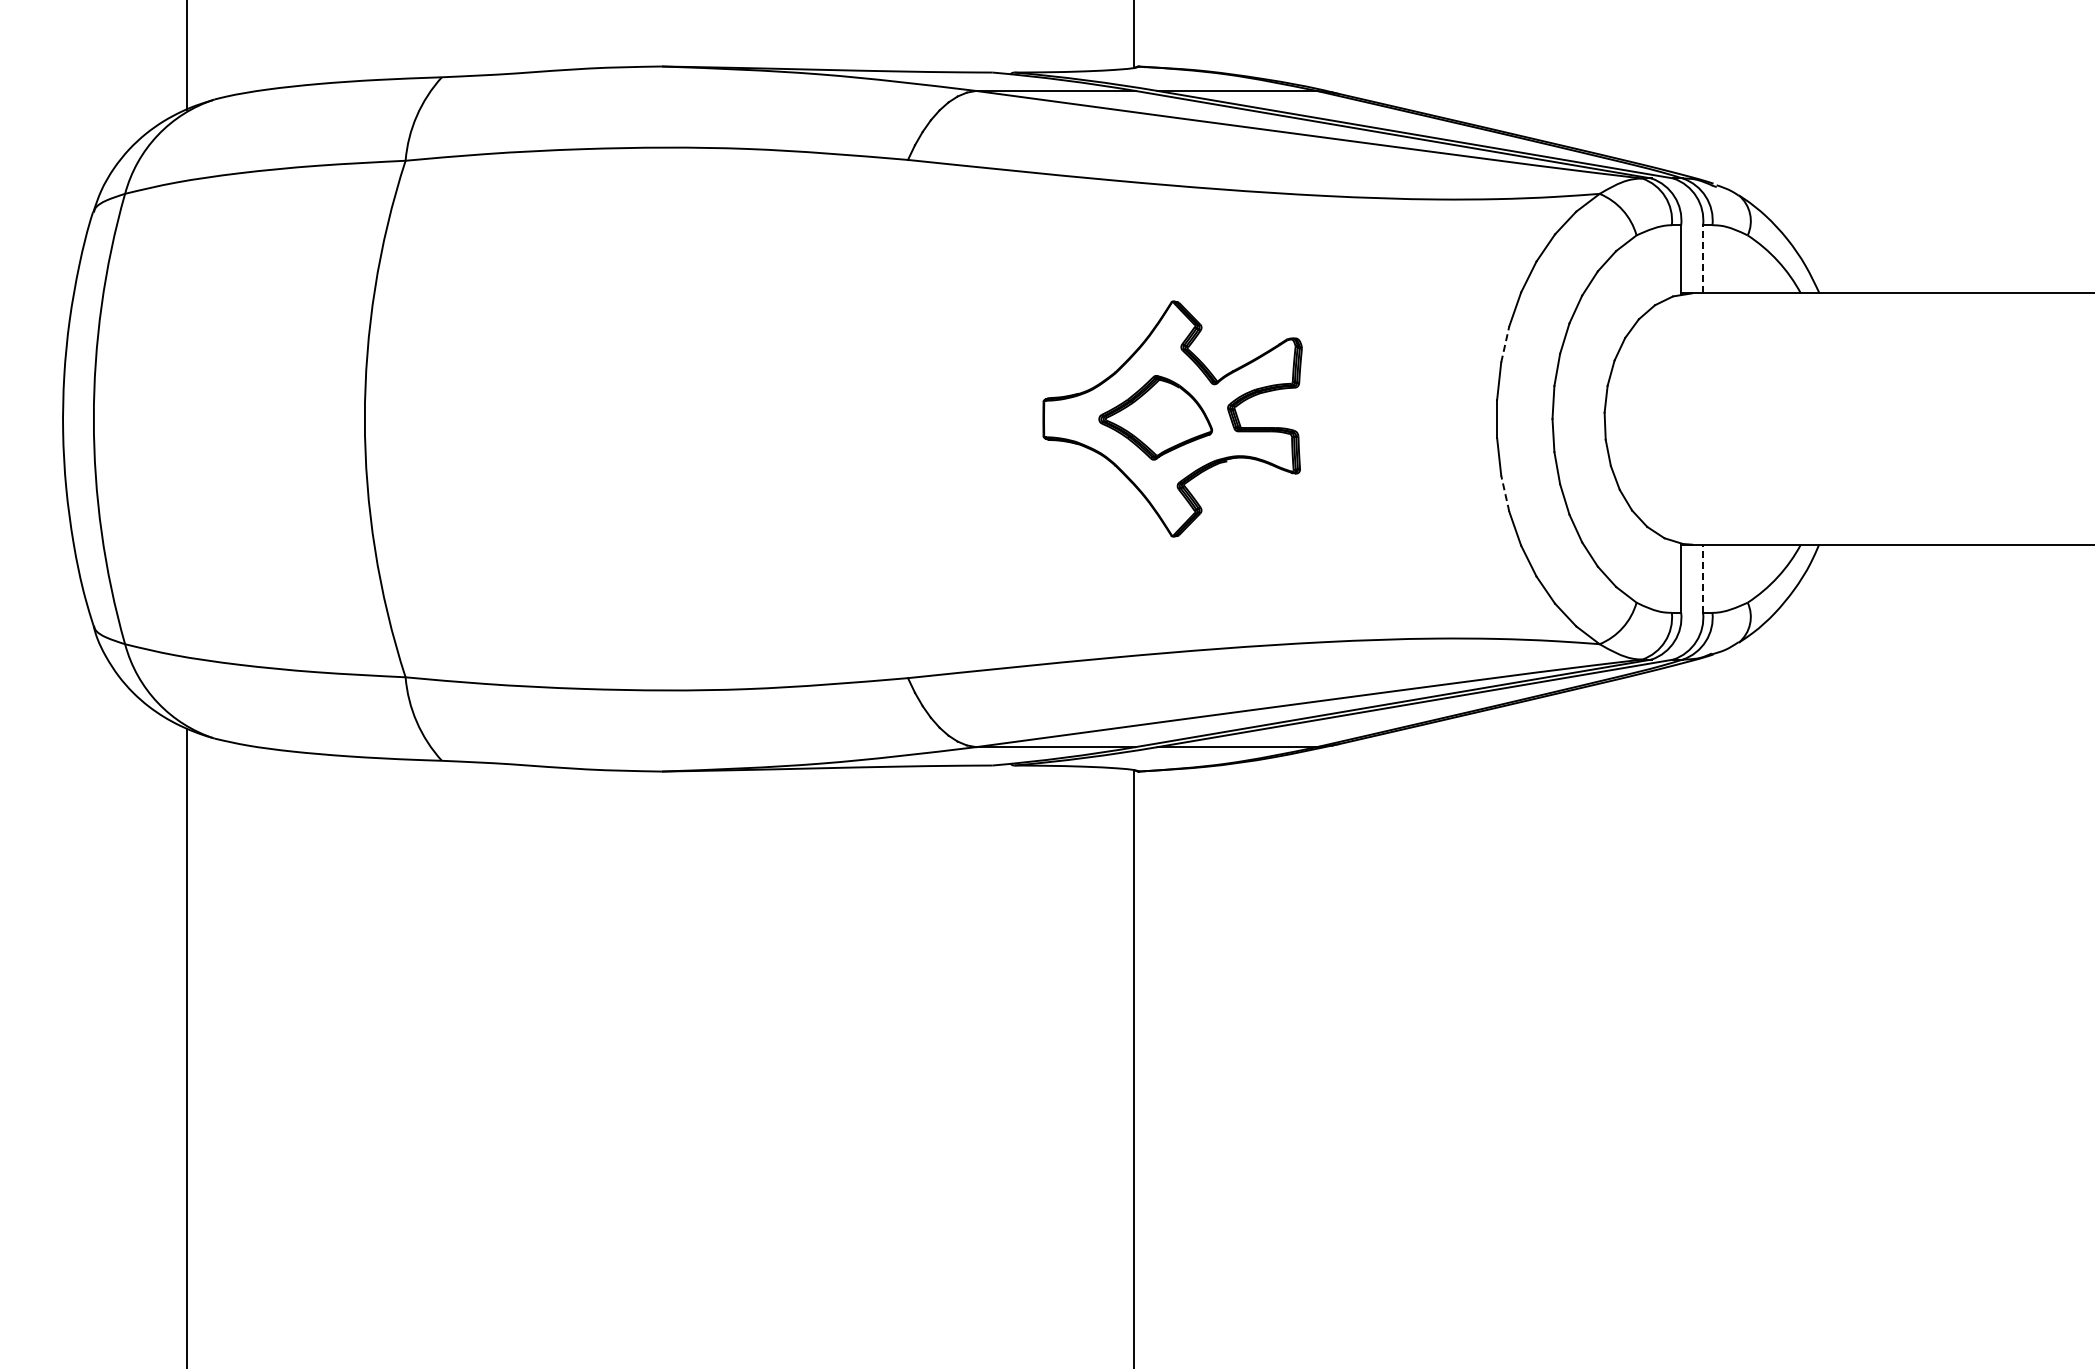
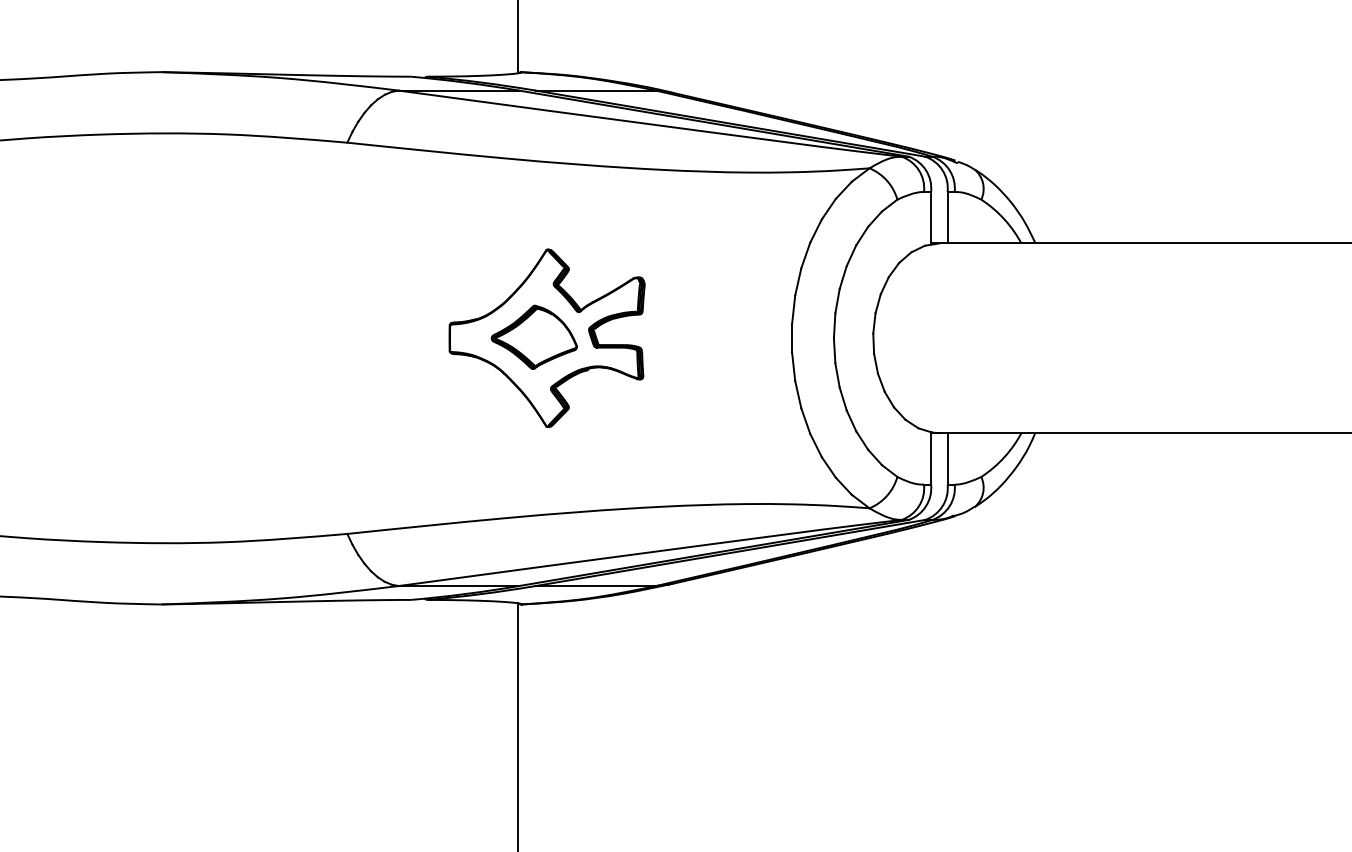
line: (1703, 258) -> (947, 217), dashed -> solid
line: (1505, 344) -> (798, 282), dashed -> solid
line: (1505, 493) -> (798, 394), dashed -> solid
line: (1703, 578) -> (947, 458), dashed -> solid

